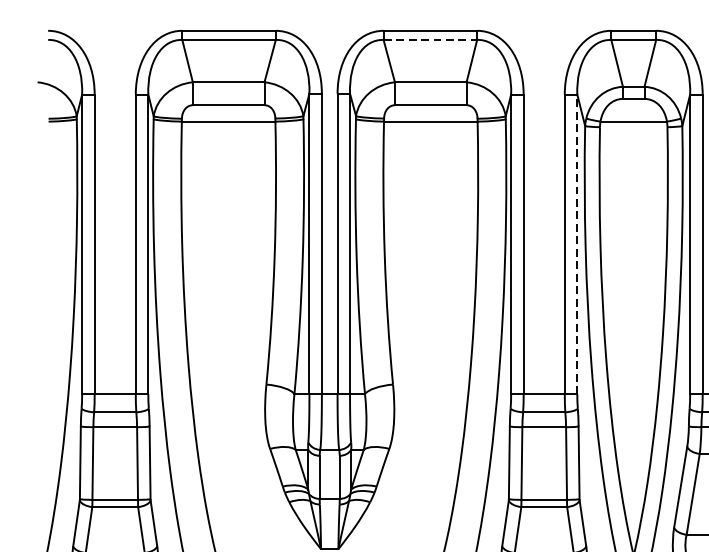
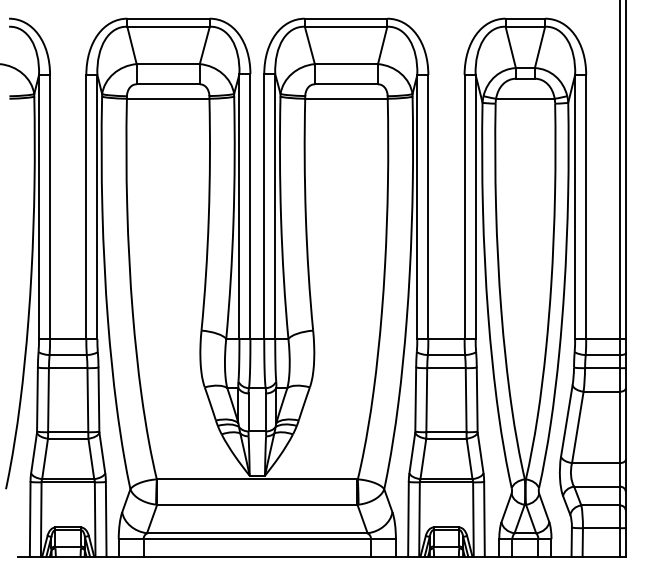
line: (430, 39) -> (346, 26), dashed -> solid
line: (577, 243) -> (475, 206), dashed -> solid

